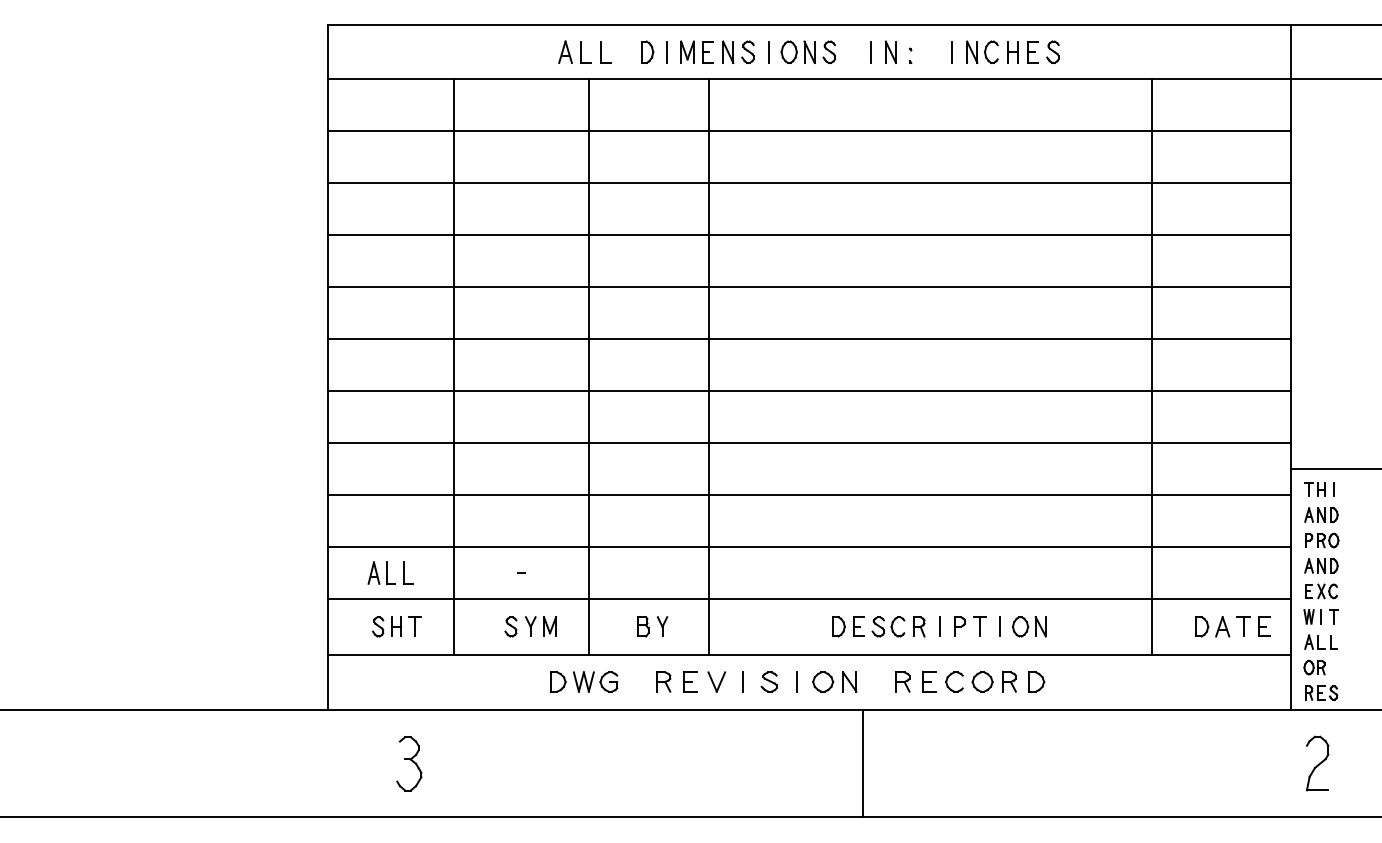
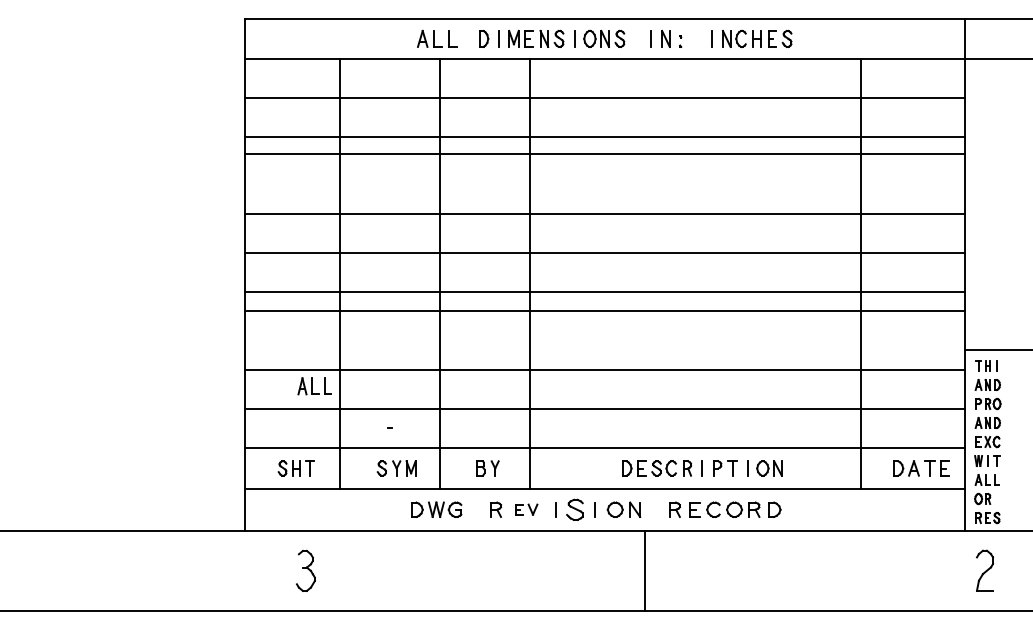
line: (810, 234) -> (605, 153), moved
line: (810, 443) -> (605, 311), moved
part: (390, 573) -> (314, 386), moved
part: (704, 681) -> (526, 509), size x0.7
part: (768, 681) -> (574, 509), size x1.4

